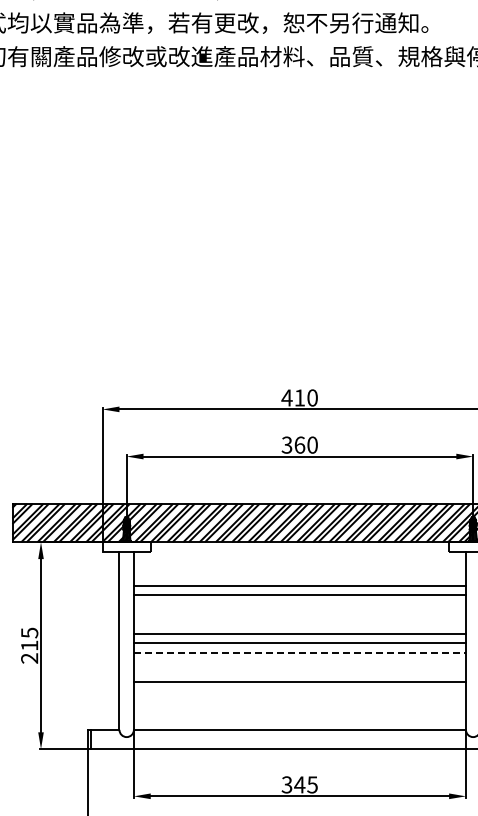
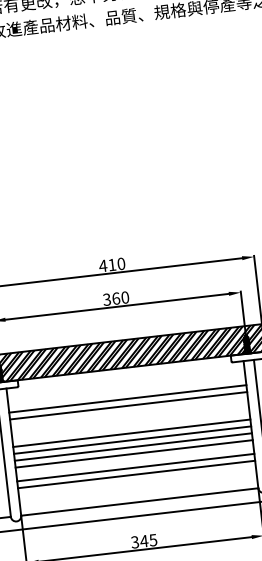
line: (300, 652) -> (133, 446), dashed -> solid
line: (299, 662) -> (133, 453), added
line: (299, 691) -> (136, 474), added

